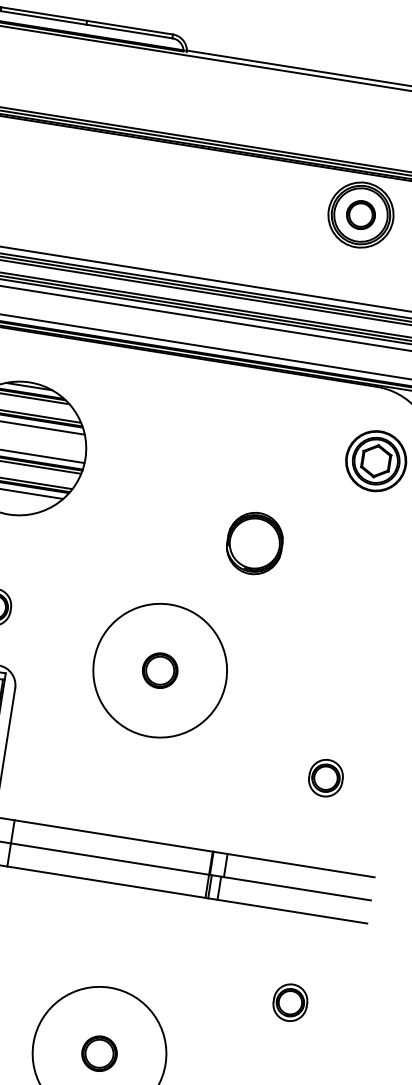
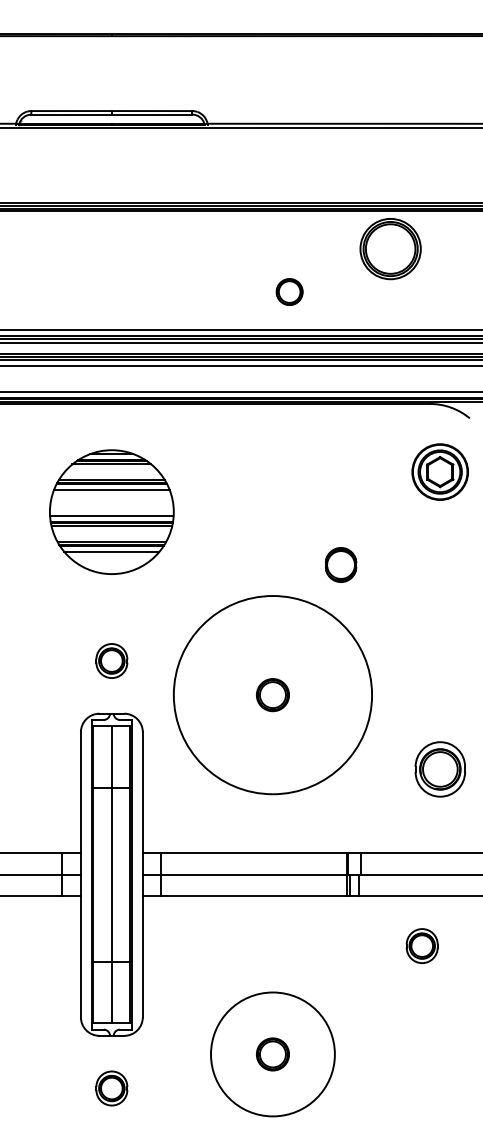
part: (360, 214) -> (289, 291), moved
part: (254, 542) -> (340, 564), size x0.6
circle: (159, 671) -> (272, 695), size x1.6
part: (325, 778) -> (439, 769), size x1.6
part: (289, 1001) -> (421, 945), moved

